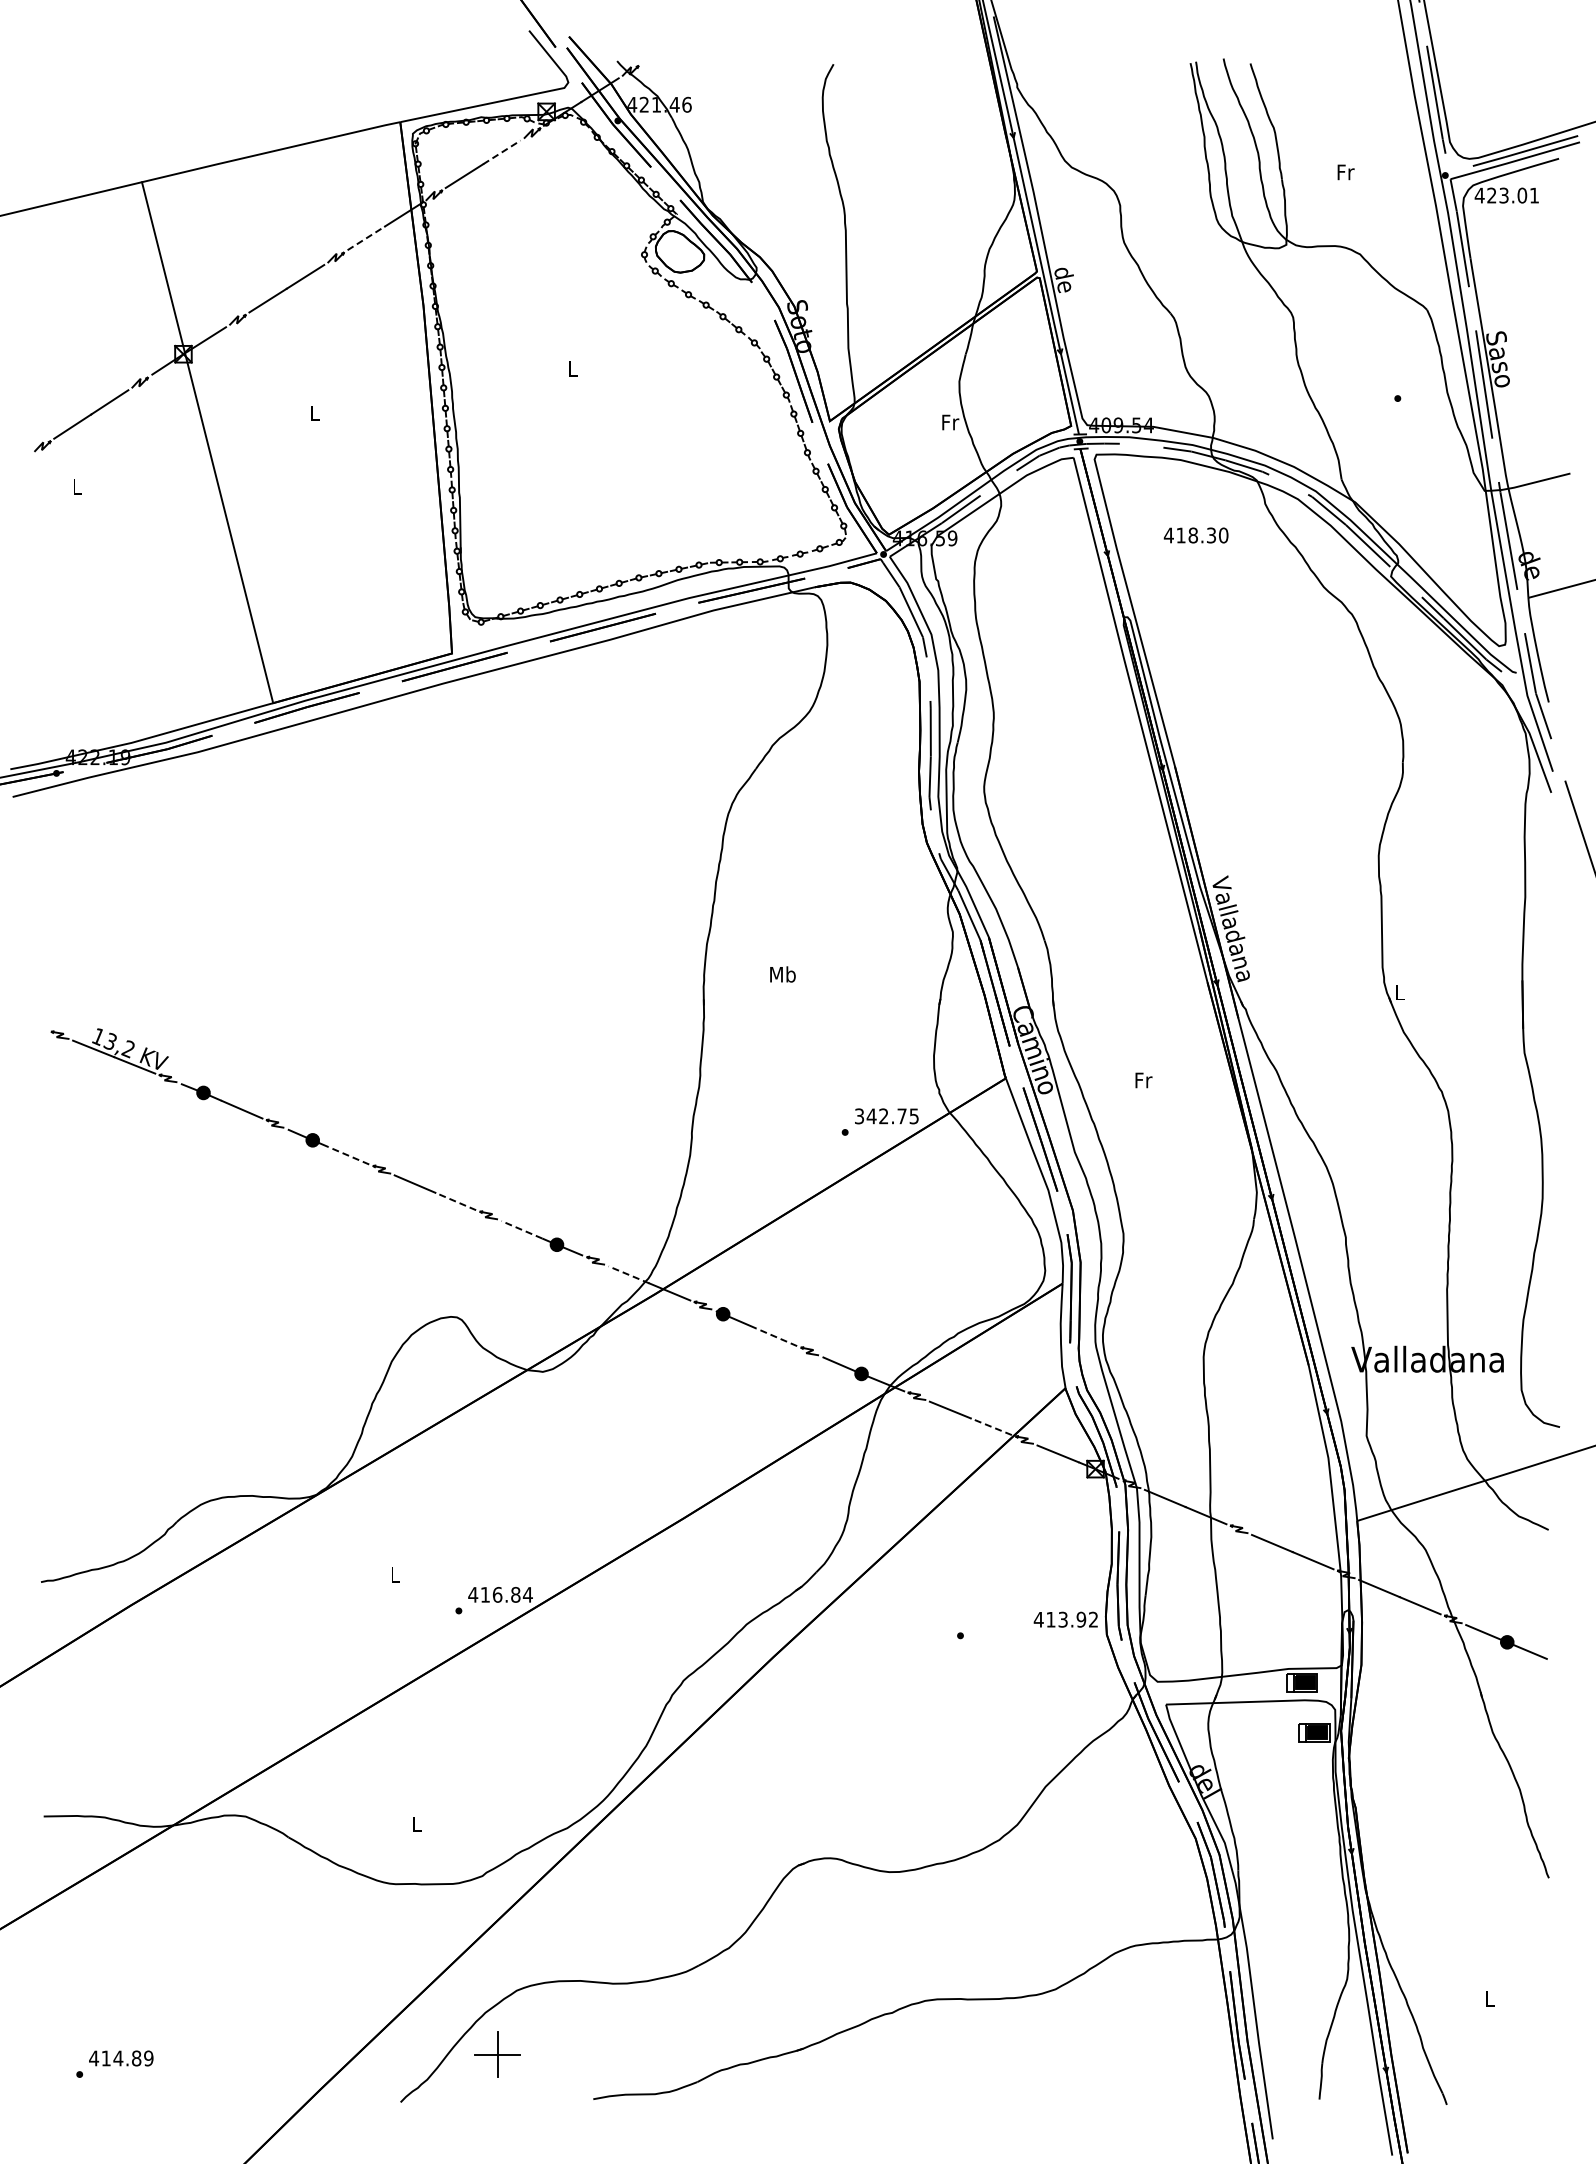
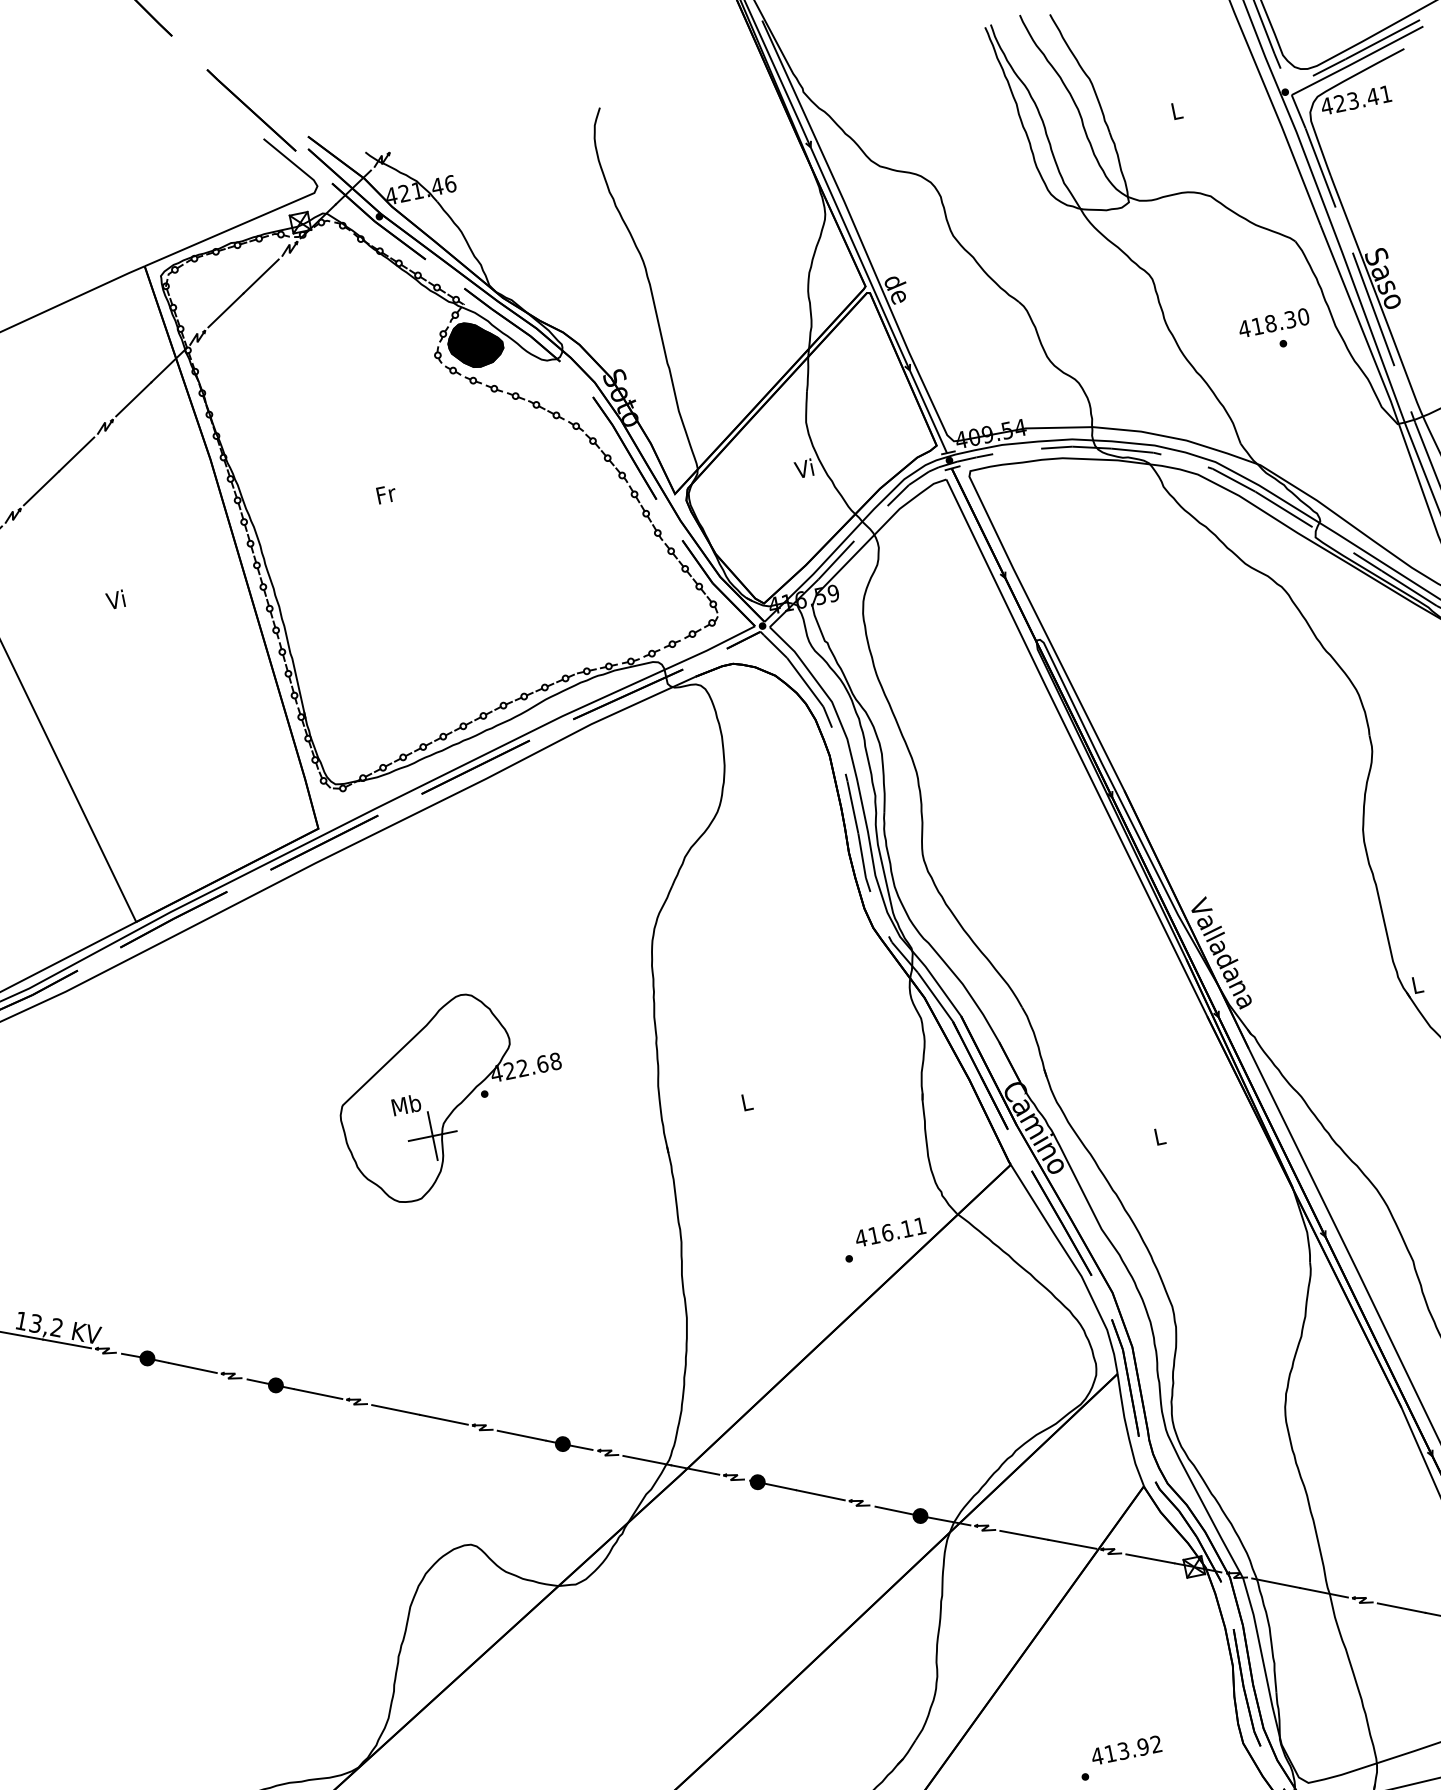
line: (502, 152) -> (261, 276), dashed -> solid
text: (1345, 172) -> (1176, 111), Fr -> L
text: (1522, 195) -> (1373, 96), 423.01 -> 423.41
line: (366, 238) -> (134, 399), dashed -> solid
fill: (679, 251) -> (474, 344), added
text: (573, 368) -> (386, 493), L -> Fr
text: (313, 413) -> (115, 600), L -> Vi
text: (950, 422) -> (805, 468), Fr -> Vi
text: (1195, 535) -> (1273, 323), moved
part: (521, 914) -> (451, 1095), added
text: (782, 974) -> (746, 1102), Mb -> L
text: (1143, 1080) -> (1159, 1136), Fr -> L
text: (886, 1116) -> (890, 1232), 342.75 -> 416.11
line: (348, 1155) -> (317, 1393), dashed -> solid
line: (455, 1201) -> (443, 1419), dashed -> solid
line: (521, 1229) -> (521, 1435), dashed -> solid
line: (628, 1274) -> (646, 1460), dashed -> solid
line: (776, 1337) -> (820, 1495), dashed -> solid
line: (990, 1426) -> (1071, 1544), dashed -> solid
text: (1065, 1619) -> (1126, 1750), moved

